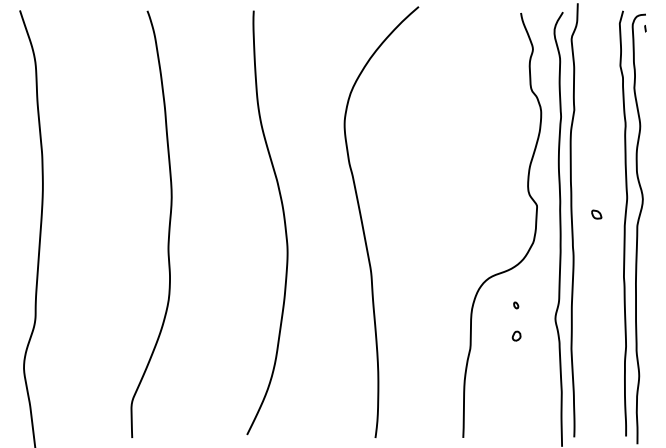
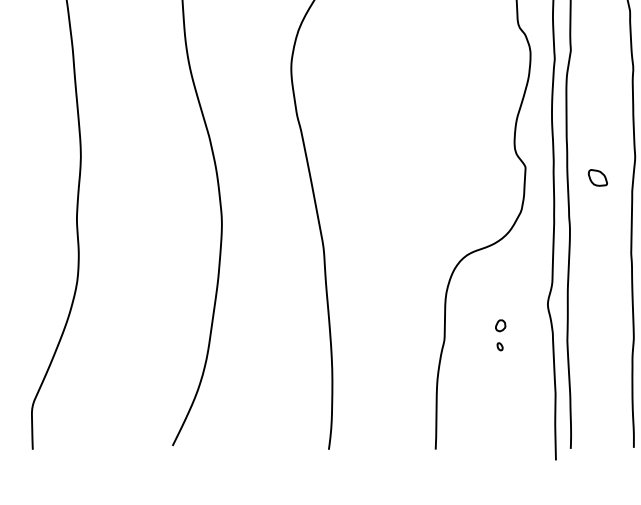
part: (596, 214) -> (597, 177), size x1.6
part: (516, 305) -> (500, 346), moved

